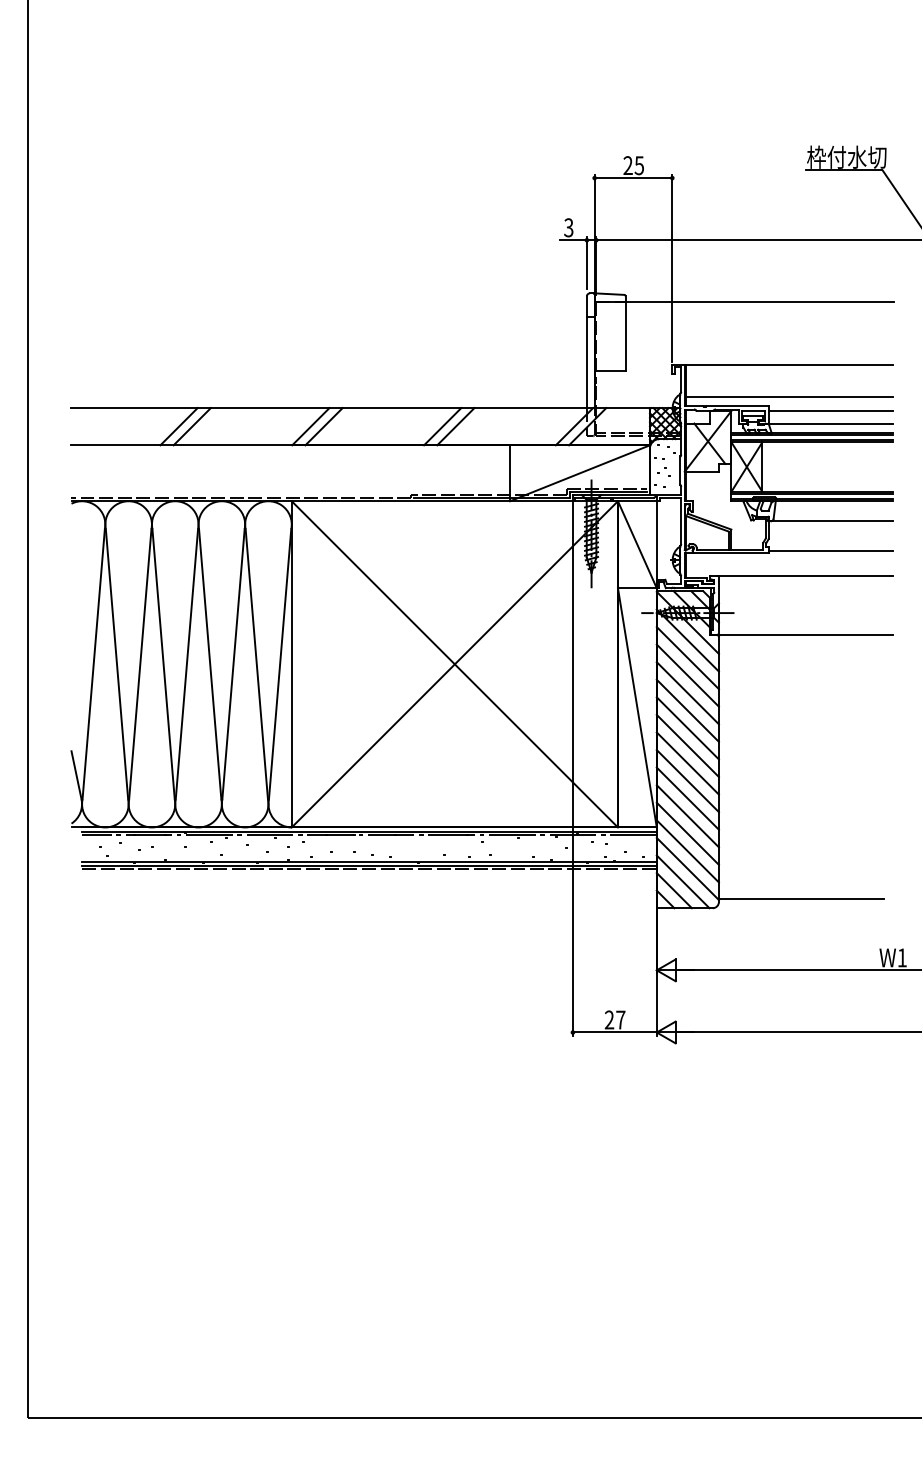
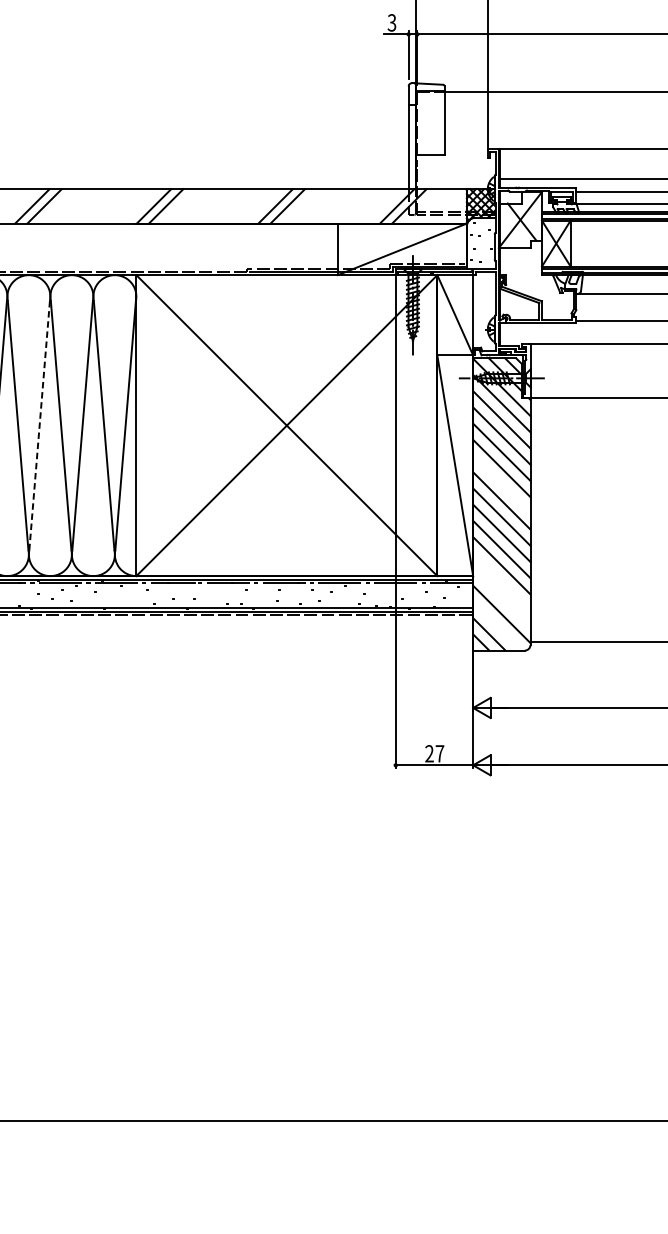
line: (186, 664) -> (39, 425), solid -> dashed
line: (687, 728) -> (501, 484), removed
line: (687, 833) -> (501, 581), removed
line: (687, 851) -> (501, 598), removed
line: (682, 881) -> (496, 625), removed

